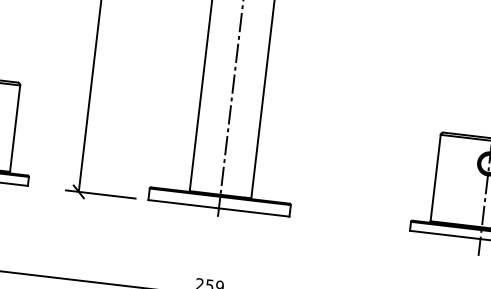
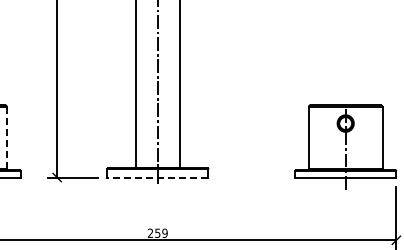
line: (14, 127) -> (6, 137), solid -> dashed
line: (218, 208) -> (157, 177), solid -> dashed

